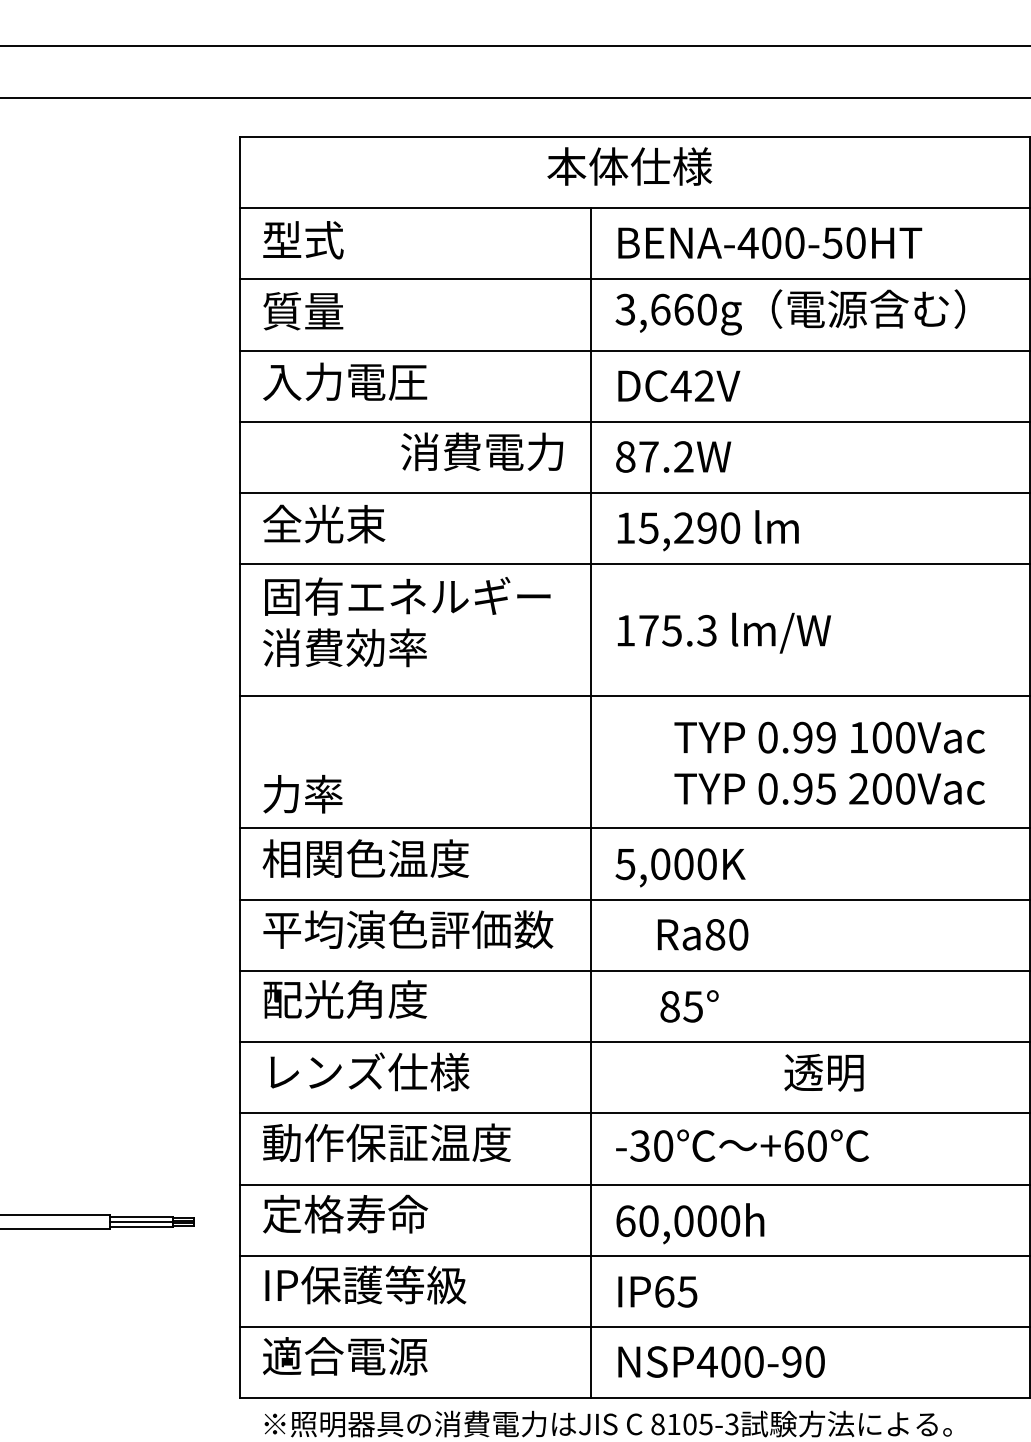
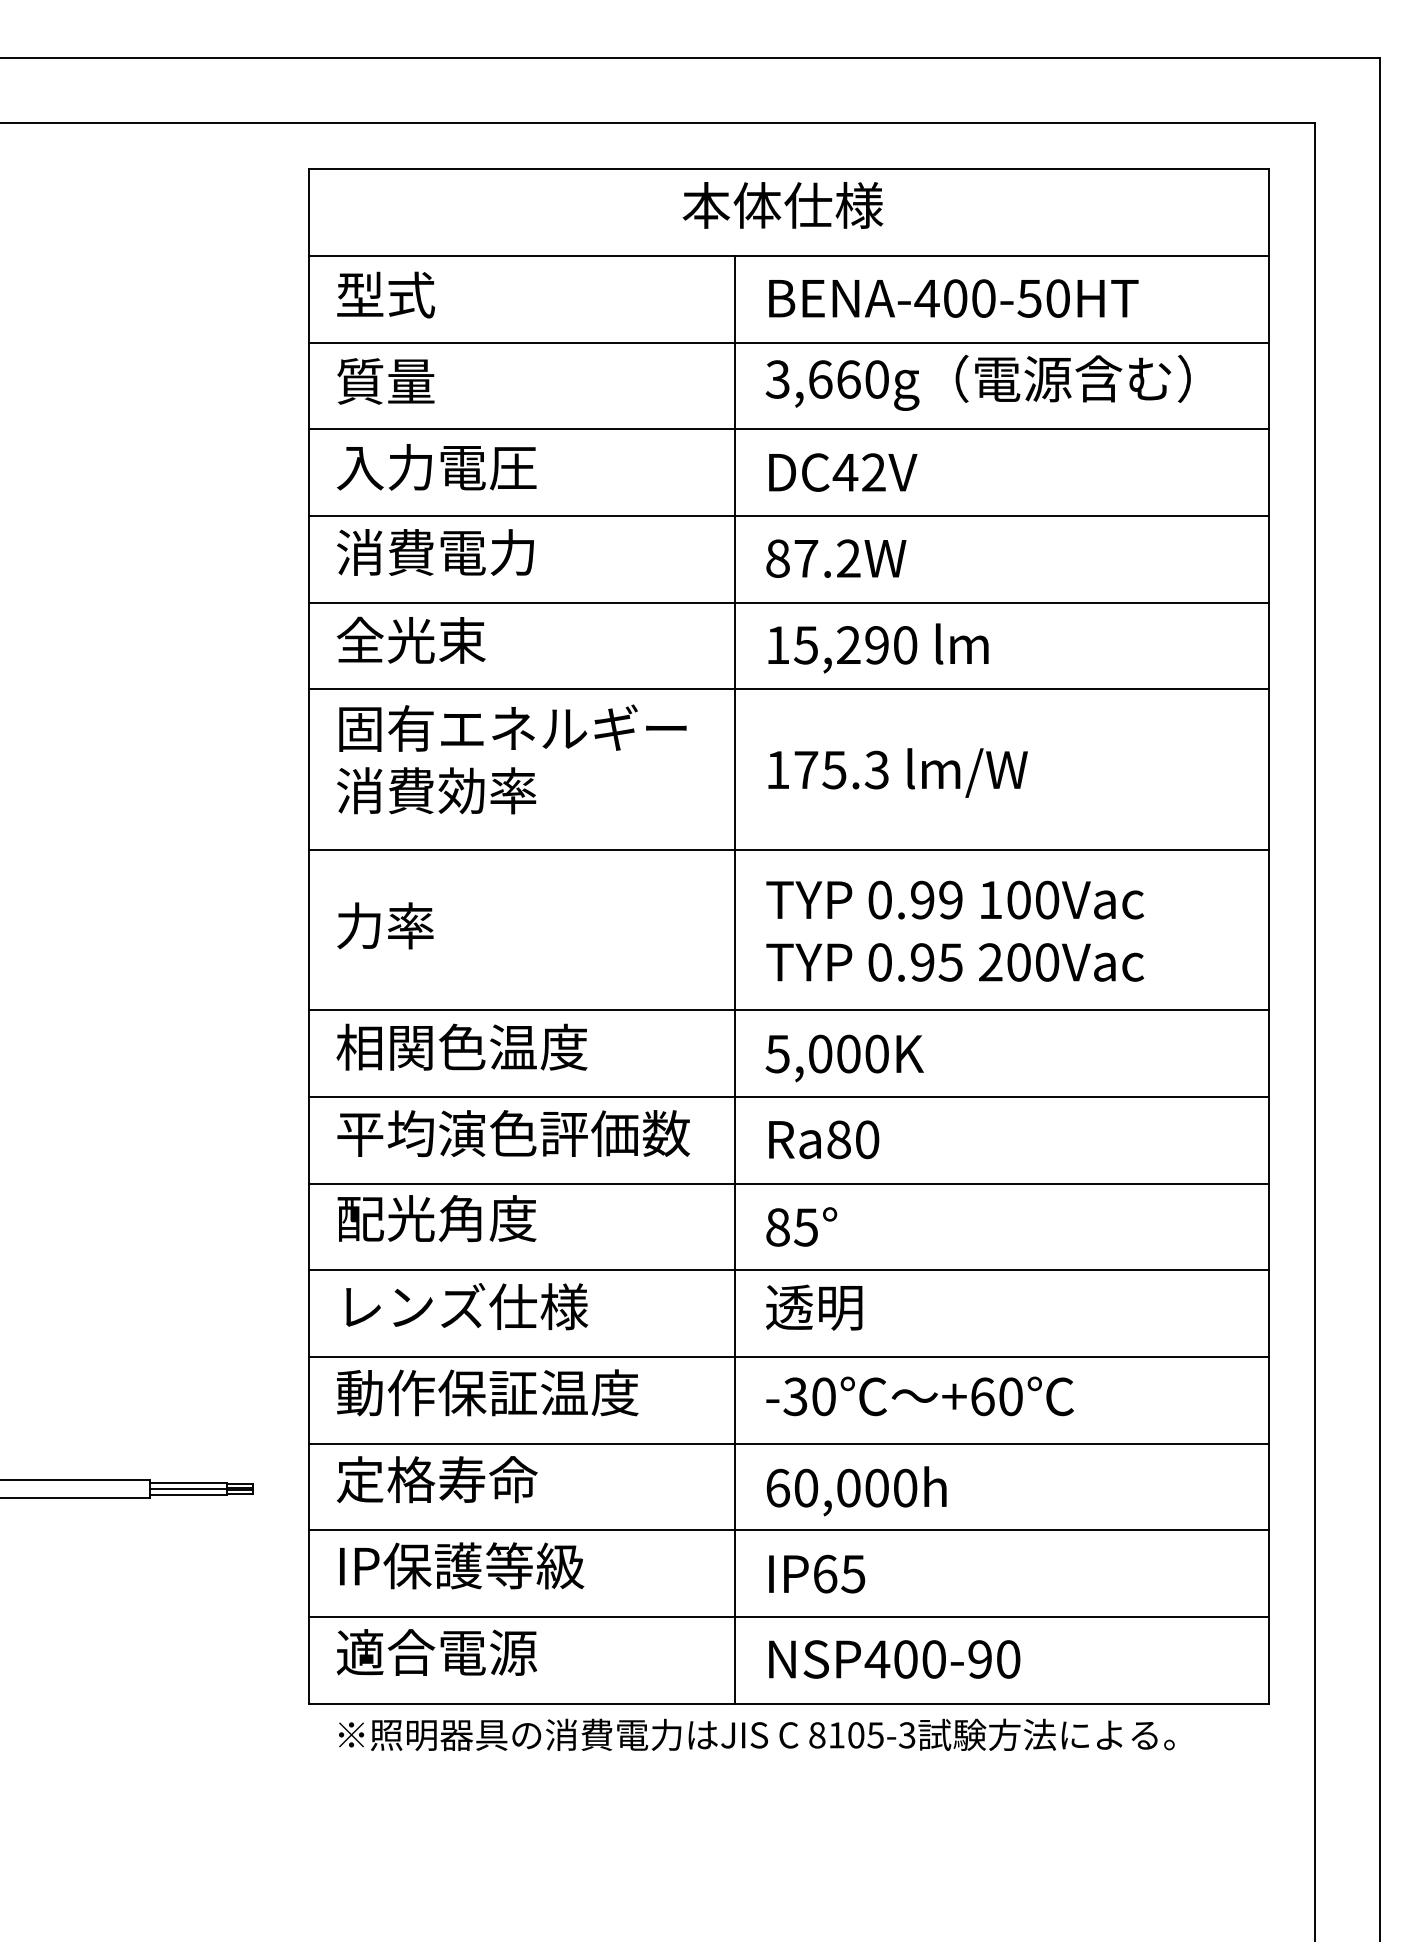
text: (482, 451) -> (435, 552), moved
text: (829, 762) -> (955, 930), moved
text: (302, 793) -> (385, 925), moved
text: (703, 934) -> (824, 1139), moved
text: (689, 1006) -> (801, 1226), moved
text: (824, 1072) -> (814, 1307), moved

